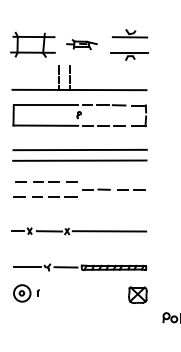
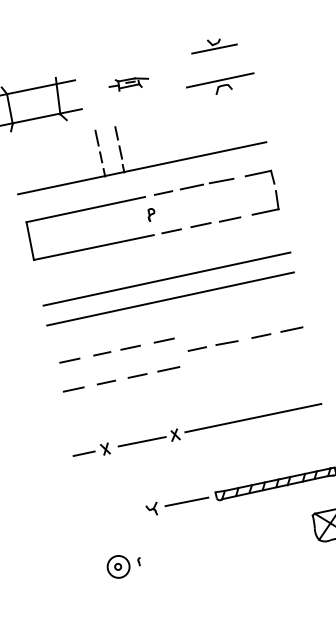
part: (129, 33) -> (212, 43), size x0.7
part: (81, 44) -> (127, 83), size x0.7
line: (27, 267) -> (115, 517), removed
part: (26, 293) -> (124, 565), size x0.7

